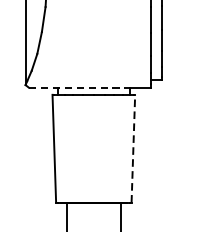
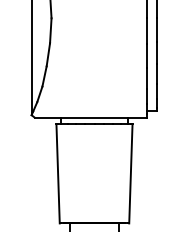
line: (79, 87) -> (81, 117), dashed -> solid
line: (132, 148) -> (130, 173), dashed -> solid

